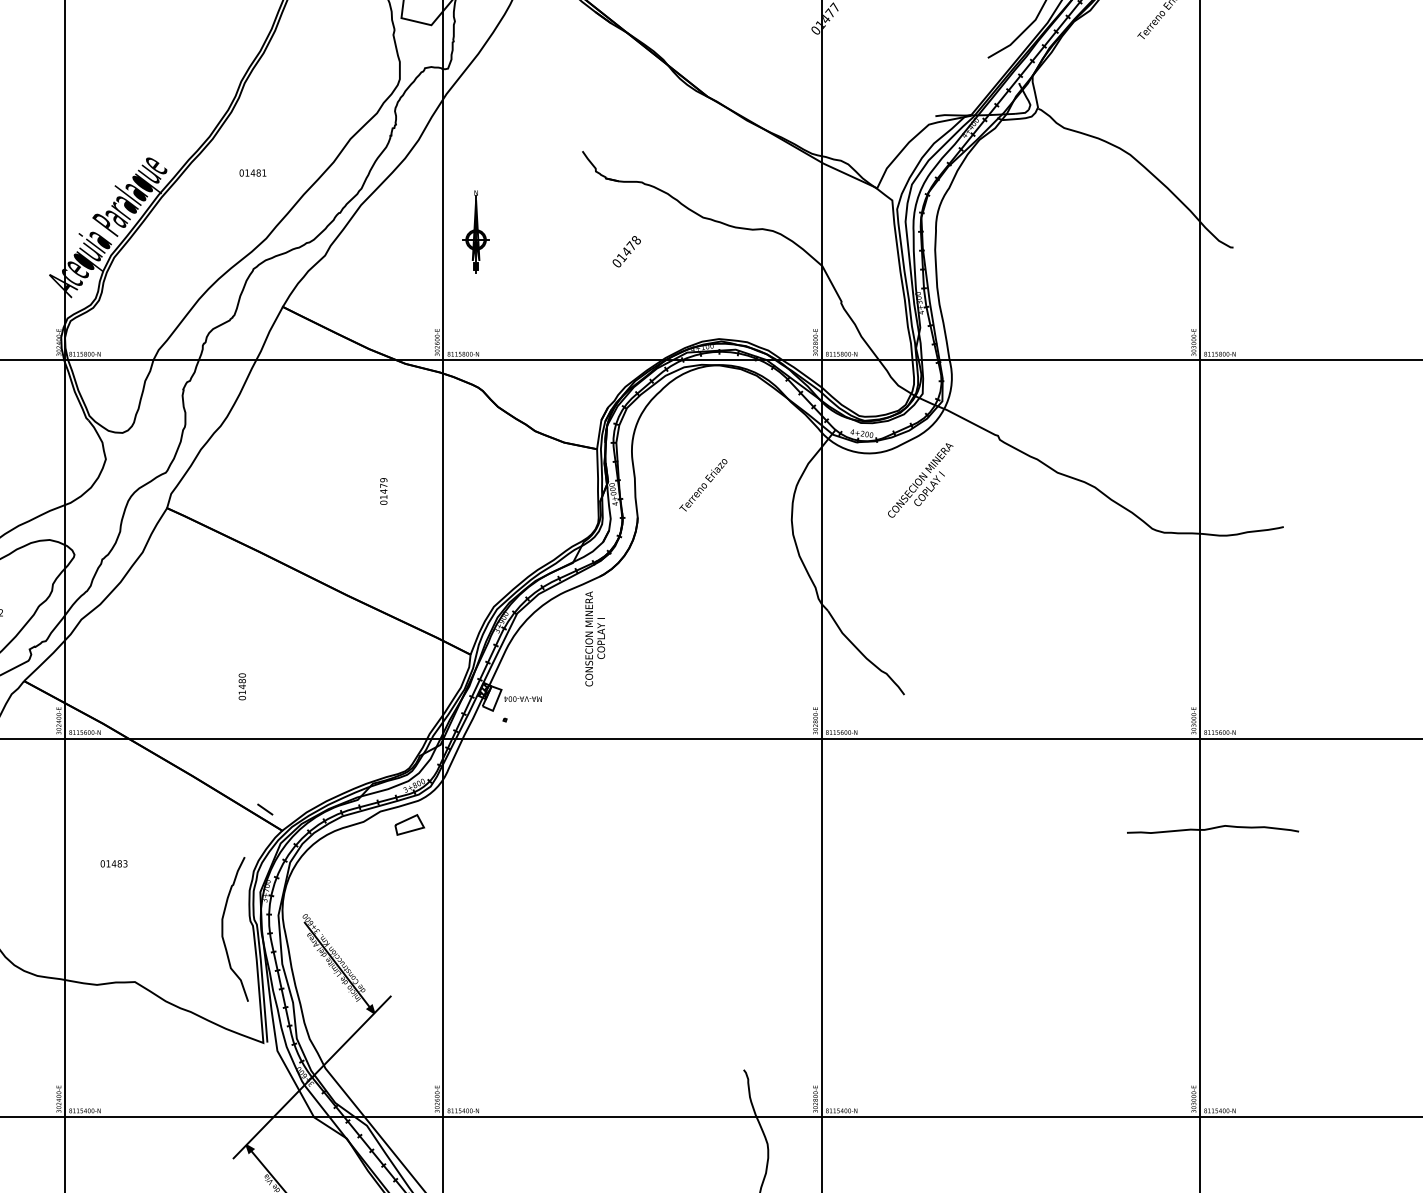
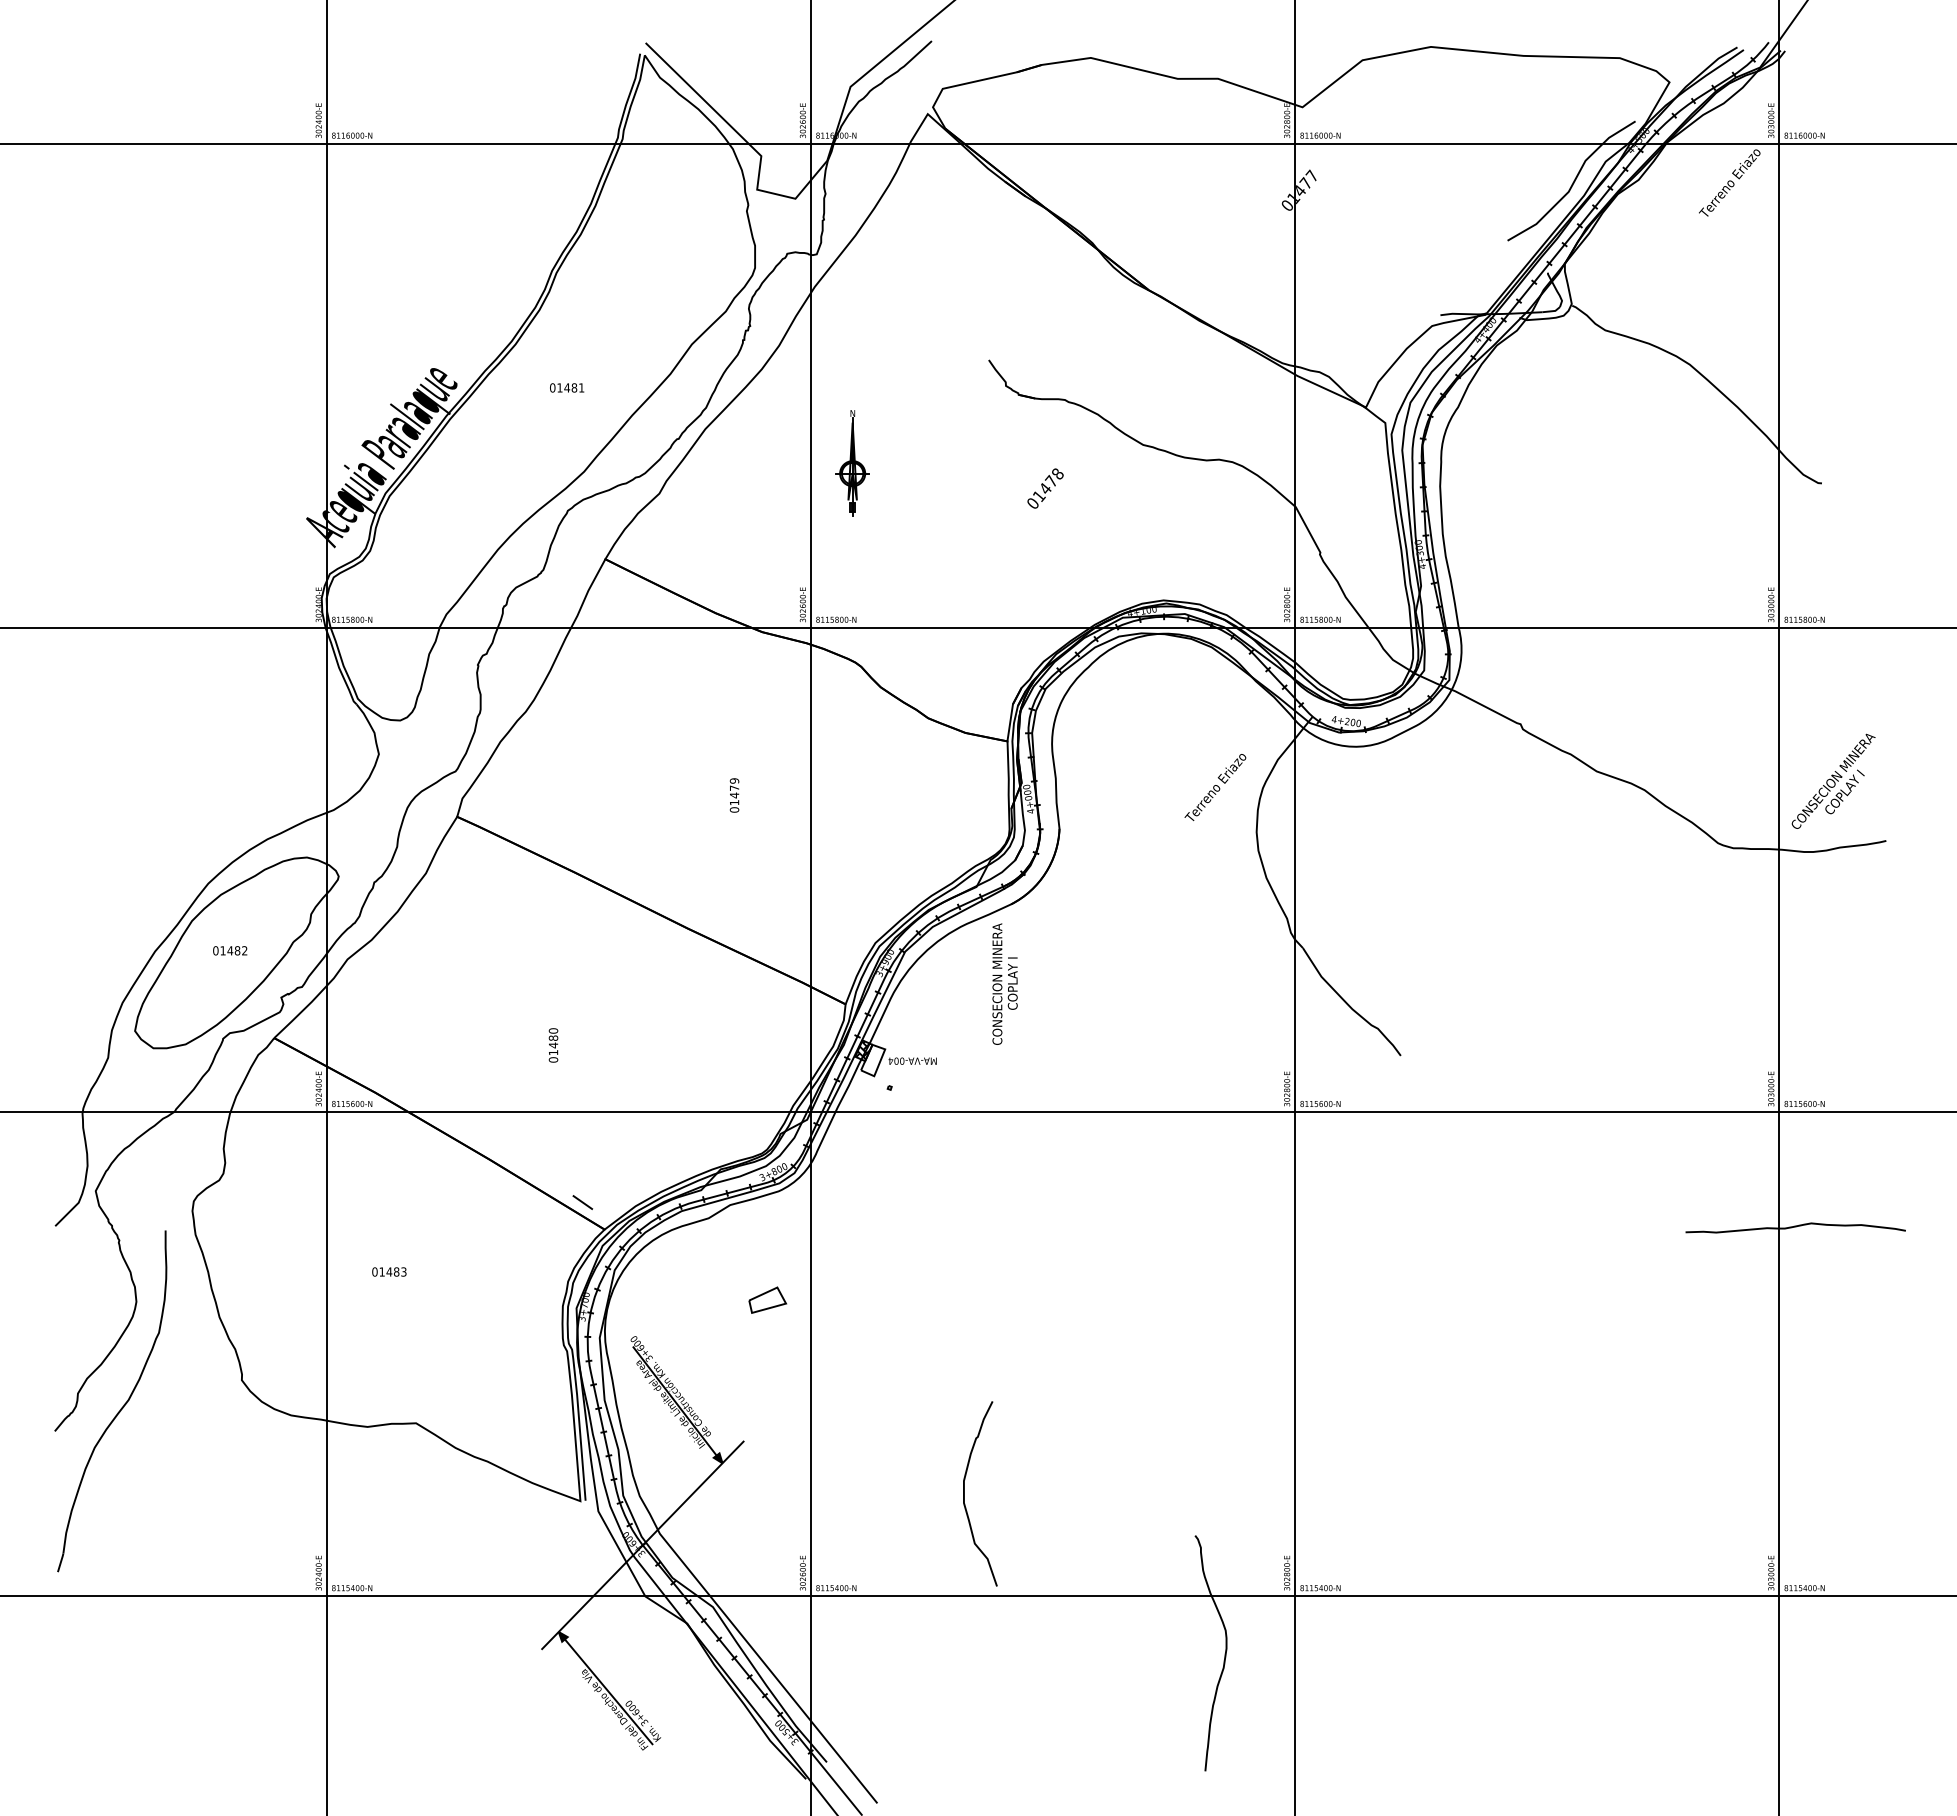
text: (920, 479) -> (1833, 780), moved
text: (703, 485) -> (1215, 787), moved
part: (409, 824) -> (767, 1299), moved
curve: (222, 929) -> (964, 1493), moved

